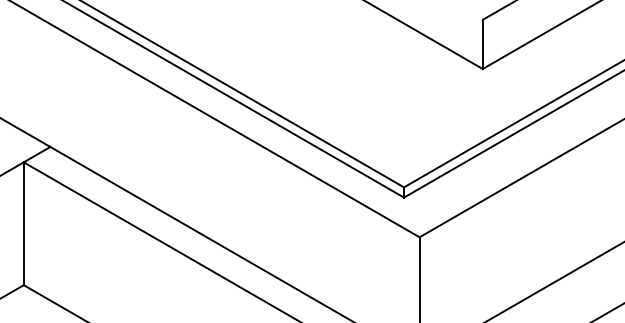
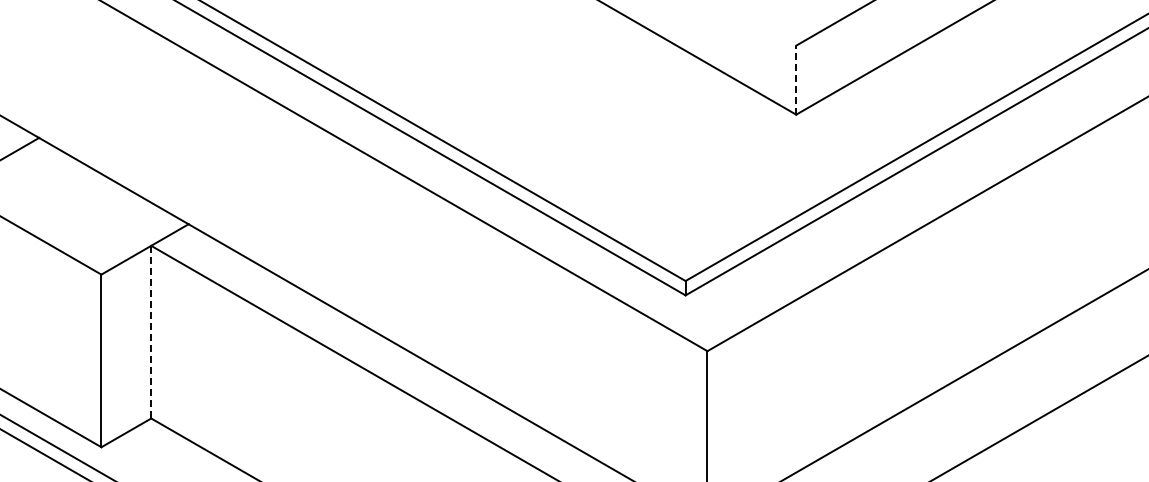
line: (482, 44) -> (796, 80), solid -> dashed
line: (23, 223) -> (151, 332), solid -> dashed

